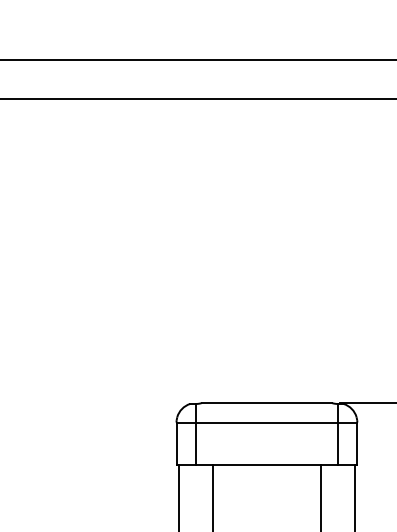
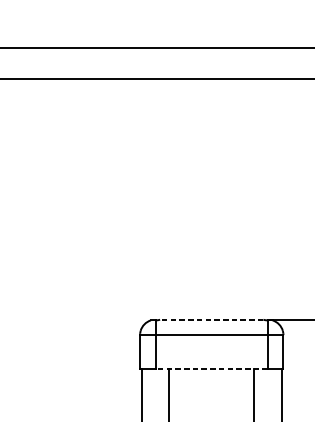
line: (266, 403) -> (211, 320), solid -> dashed
line: (266, 465) -> (211, 369), solid -> dashed

